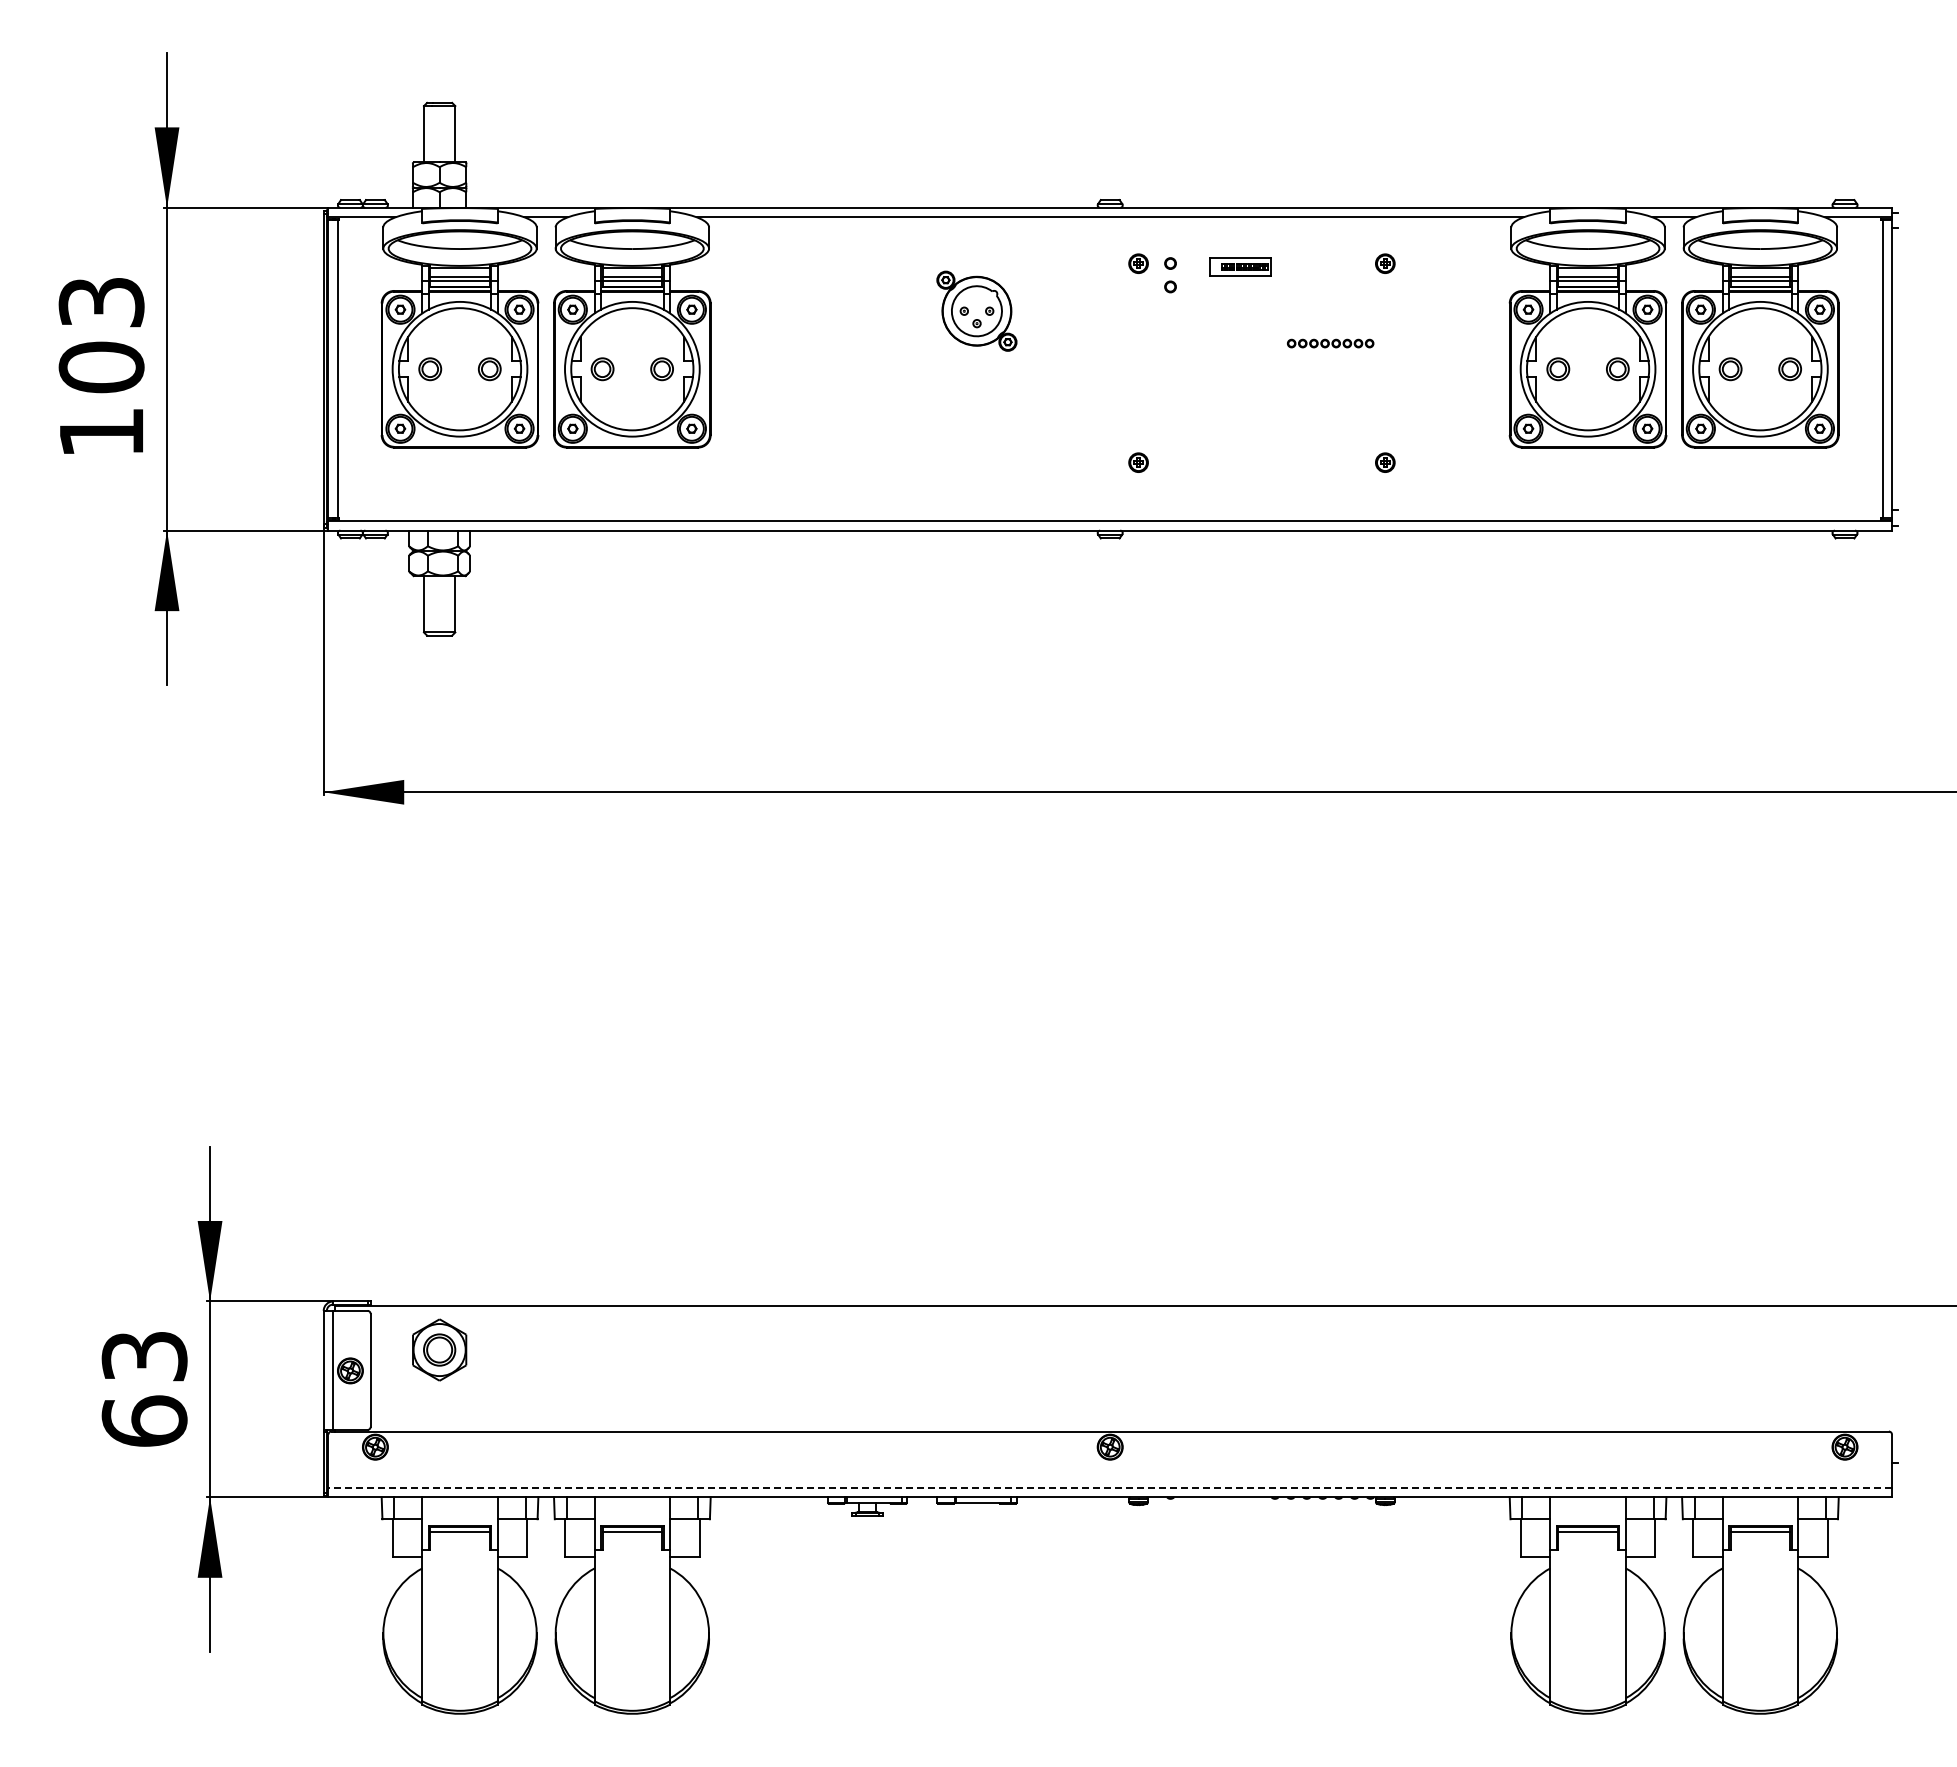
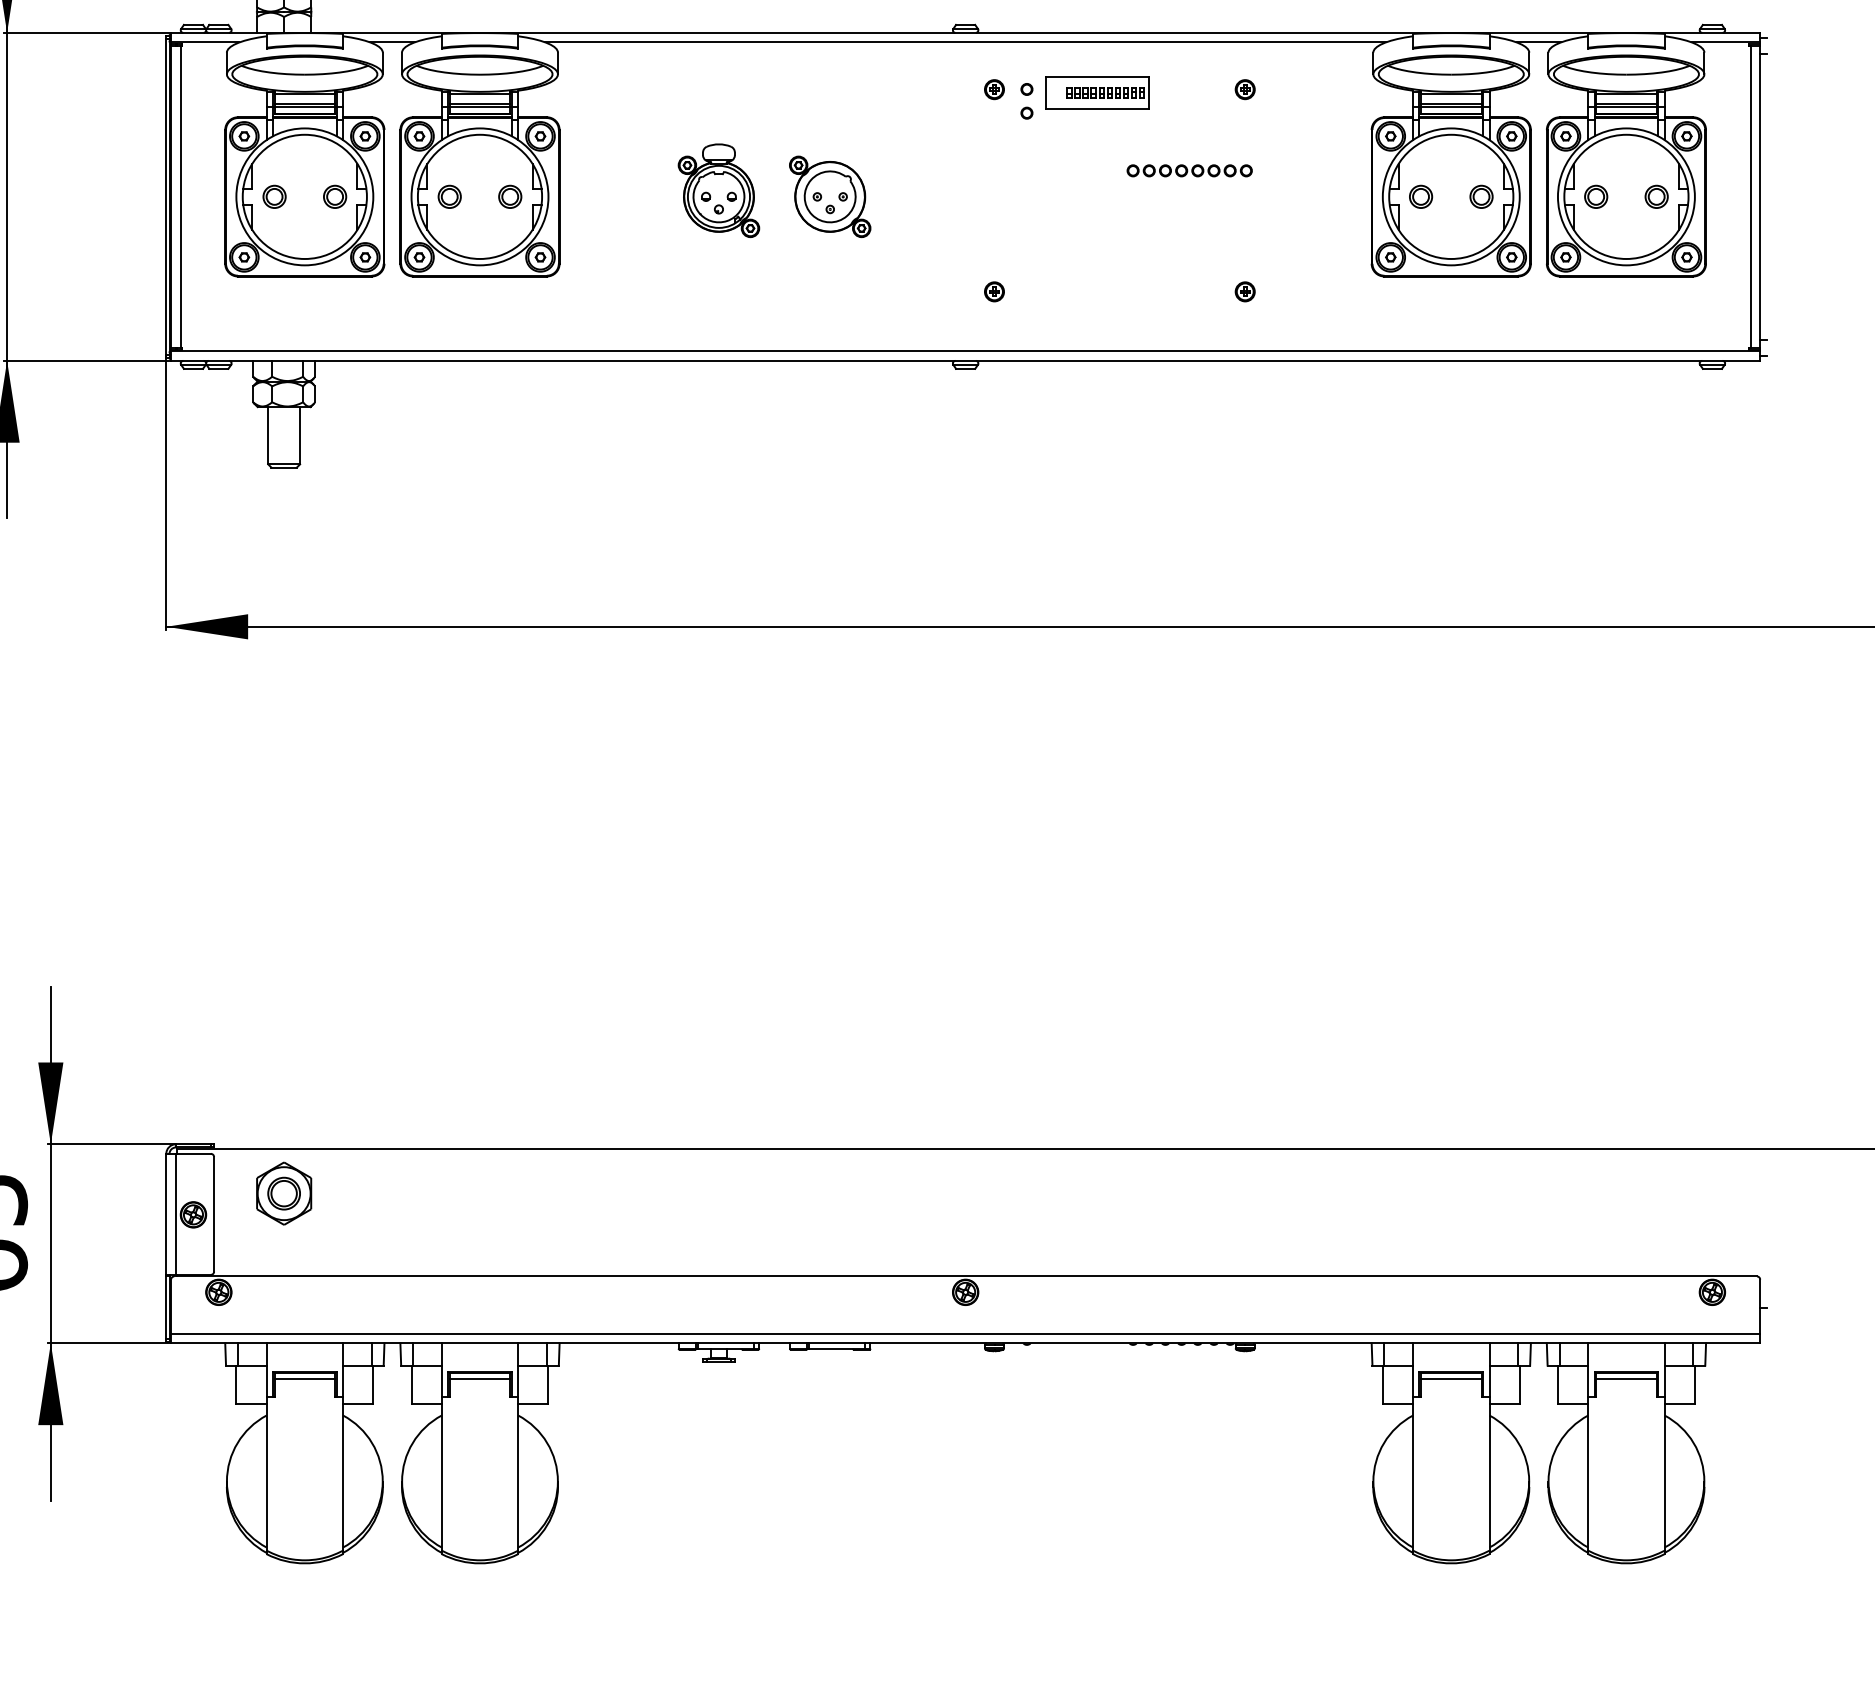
part: (1240, 266) -> (1098, 92), size x1.67
part: (976, 310) -> (829, 196), moved
part: (1330, 343) -> (1189, 170), size x1.43
part: (867, 362) -> (718, 190), added
line: (1110, 1487) -> (965, 1333), dashed -> solid

